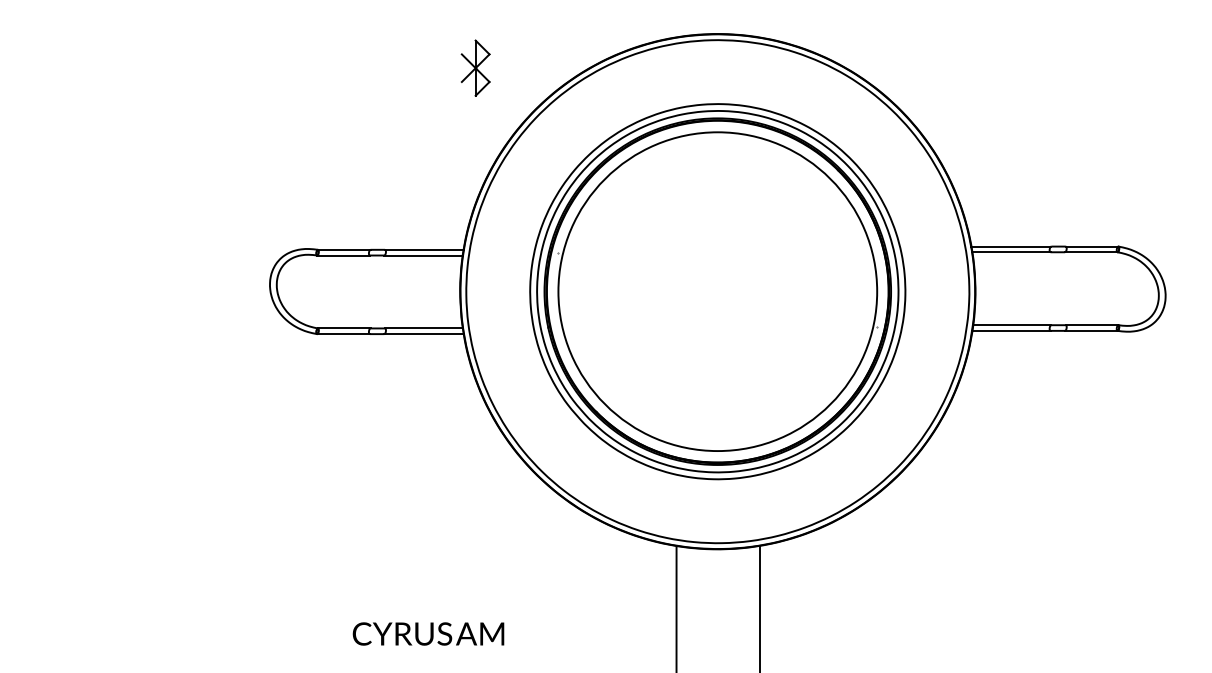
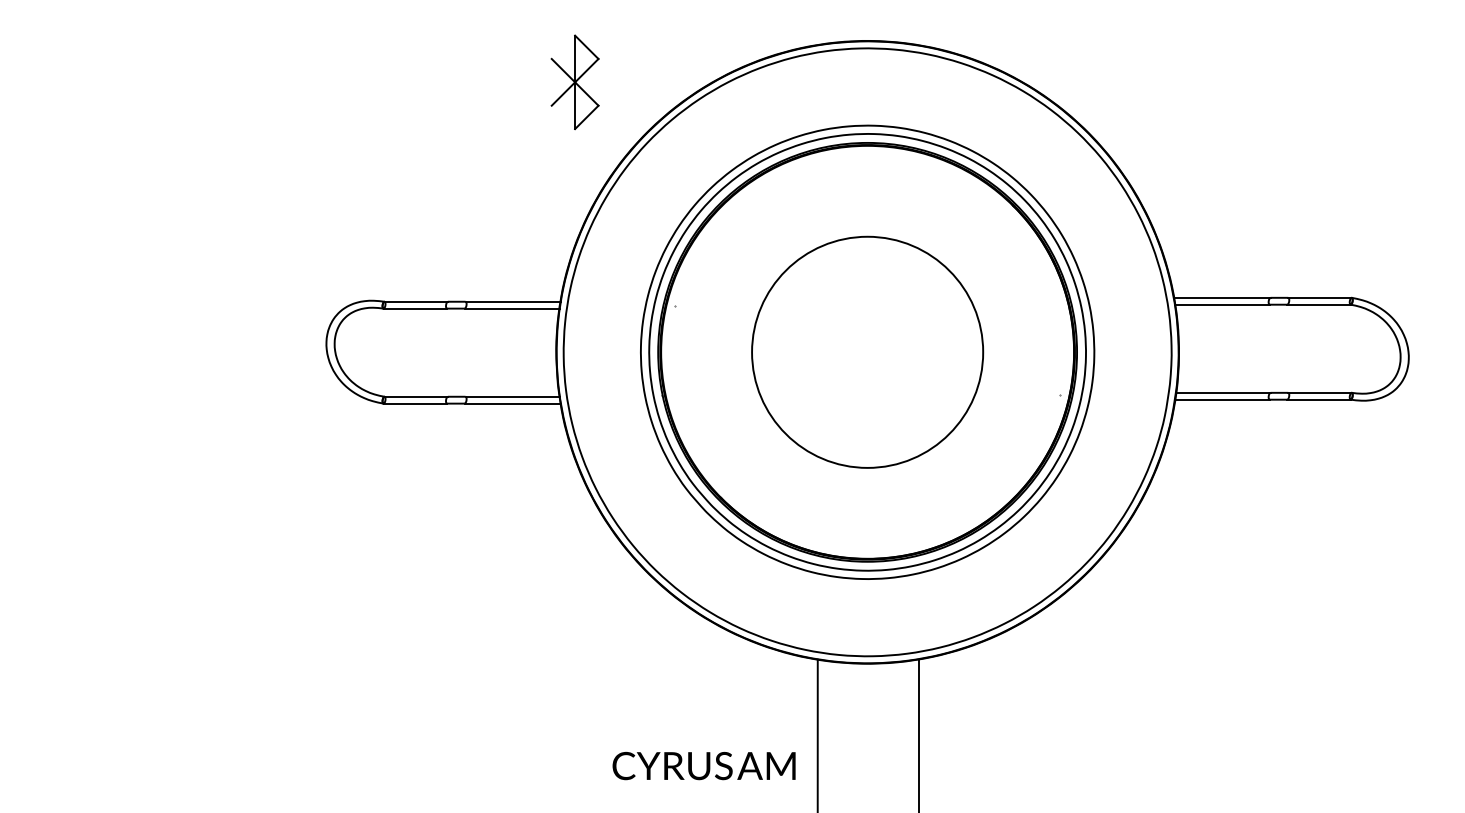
part: (475, 67) -> (574, 81), size x1.4
circle: (717, 291) -> (867, 352), size x0.6
text: (428, 633) -> (704, 765), moved

